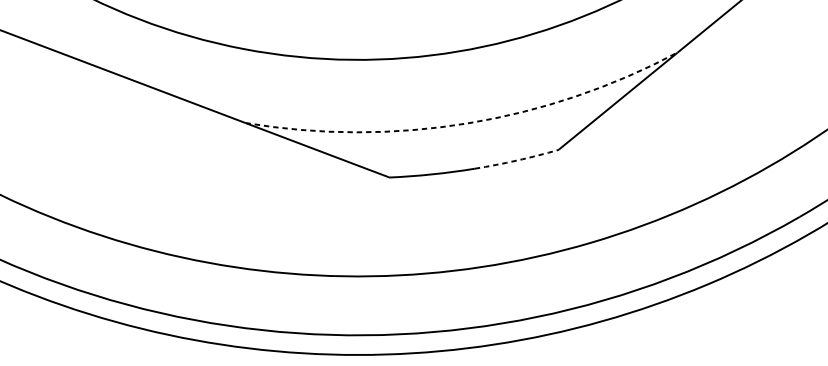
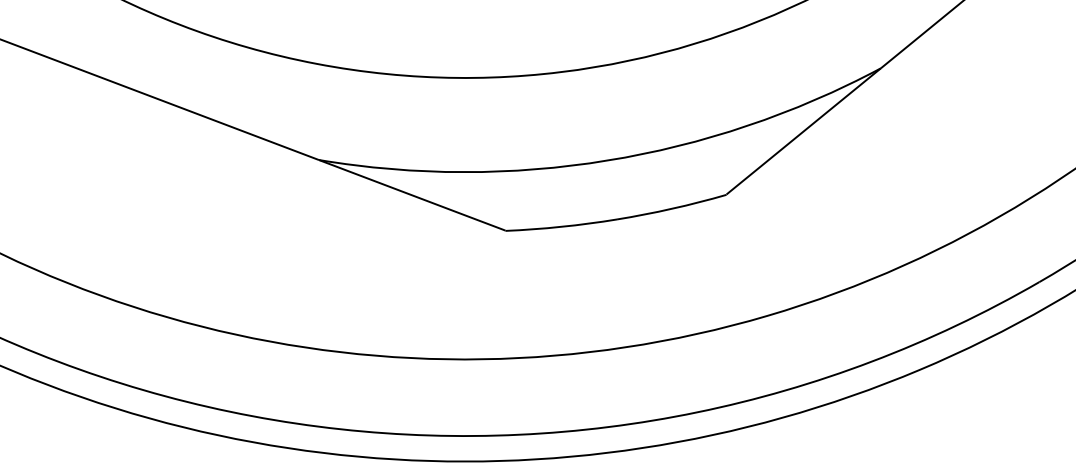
arc: (467, 123) -> (607, 160), dashed -> solid
arc: (517, 160) -> (672, 208), dashed -> solid

